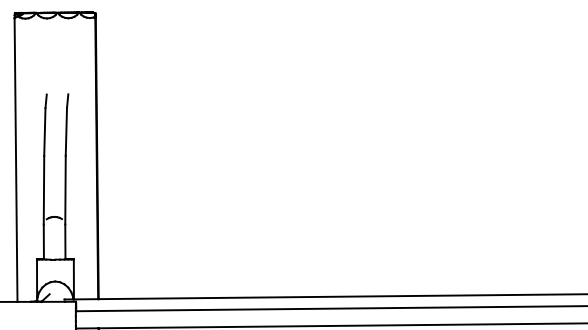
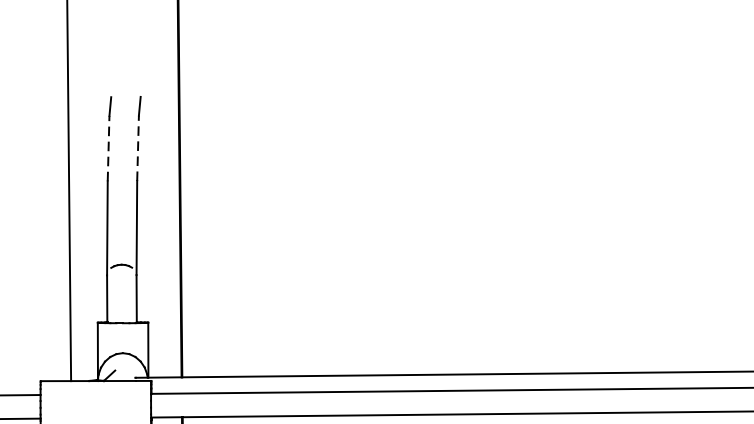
line: (66, 131) -> (138, 147), solid -> dashed
line: (44, 132) -> (108, 149), solid -> dashed

